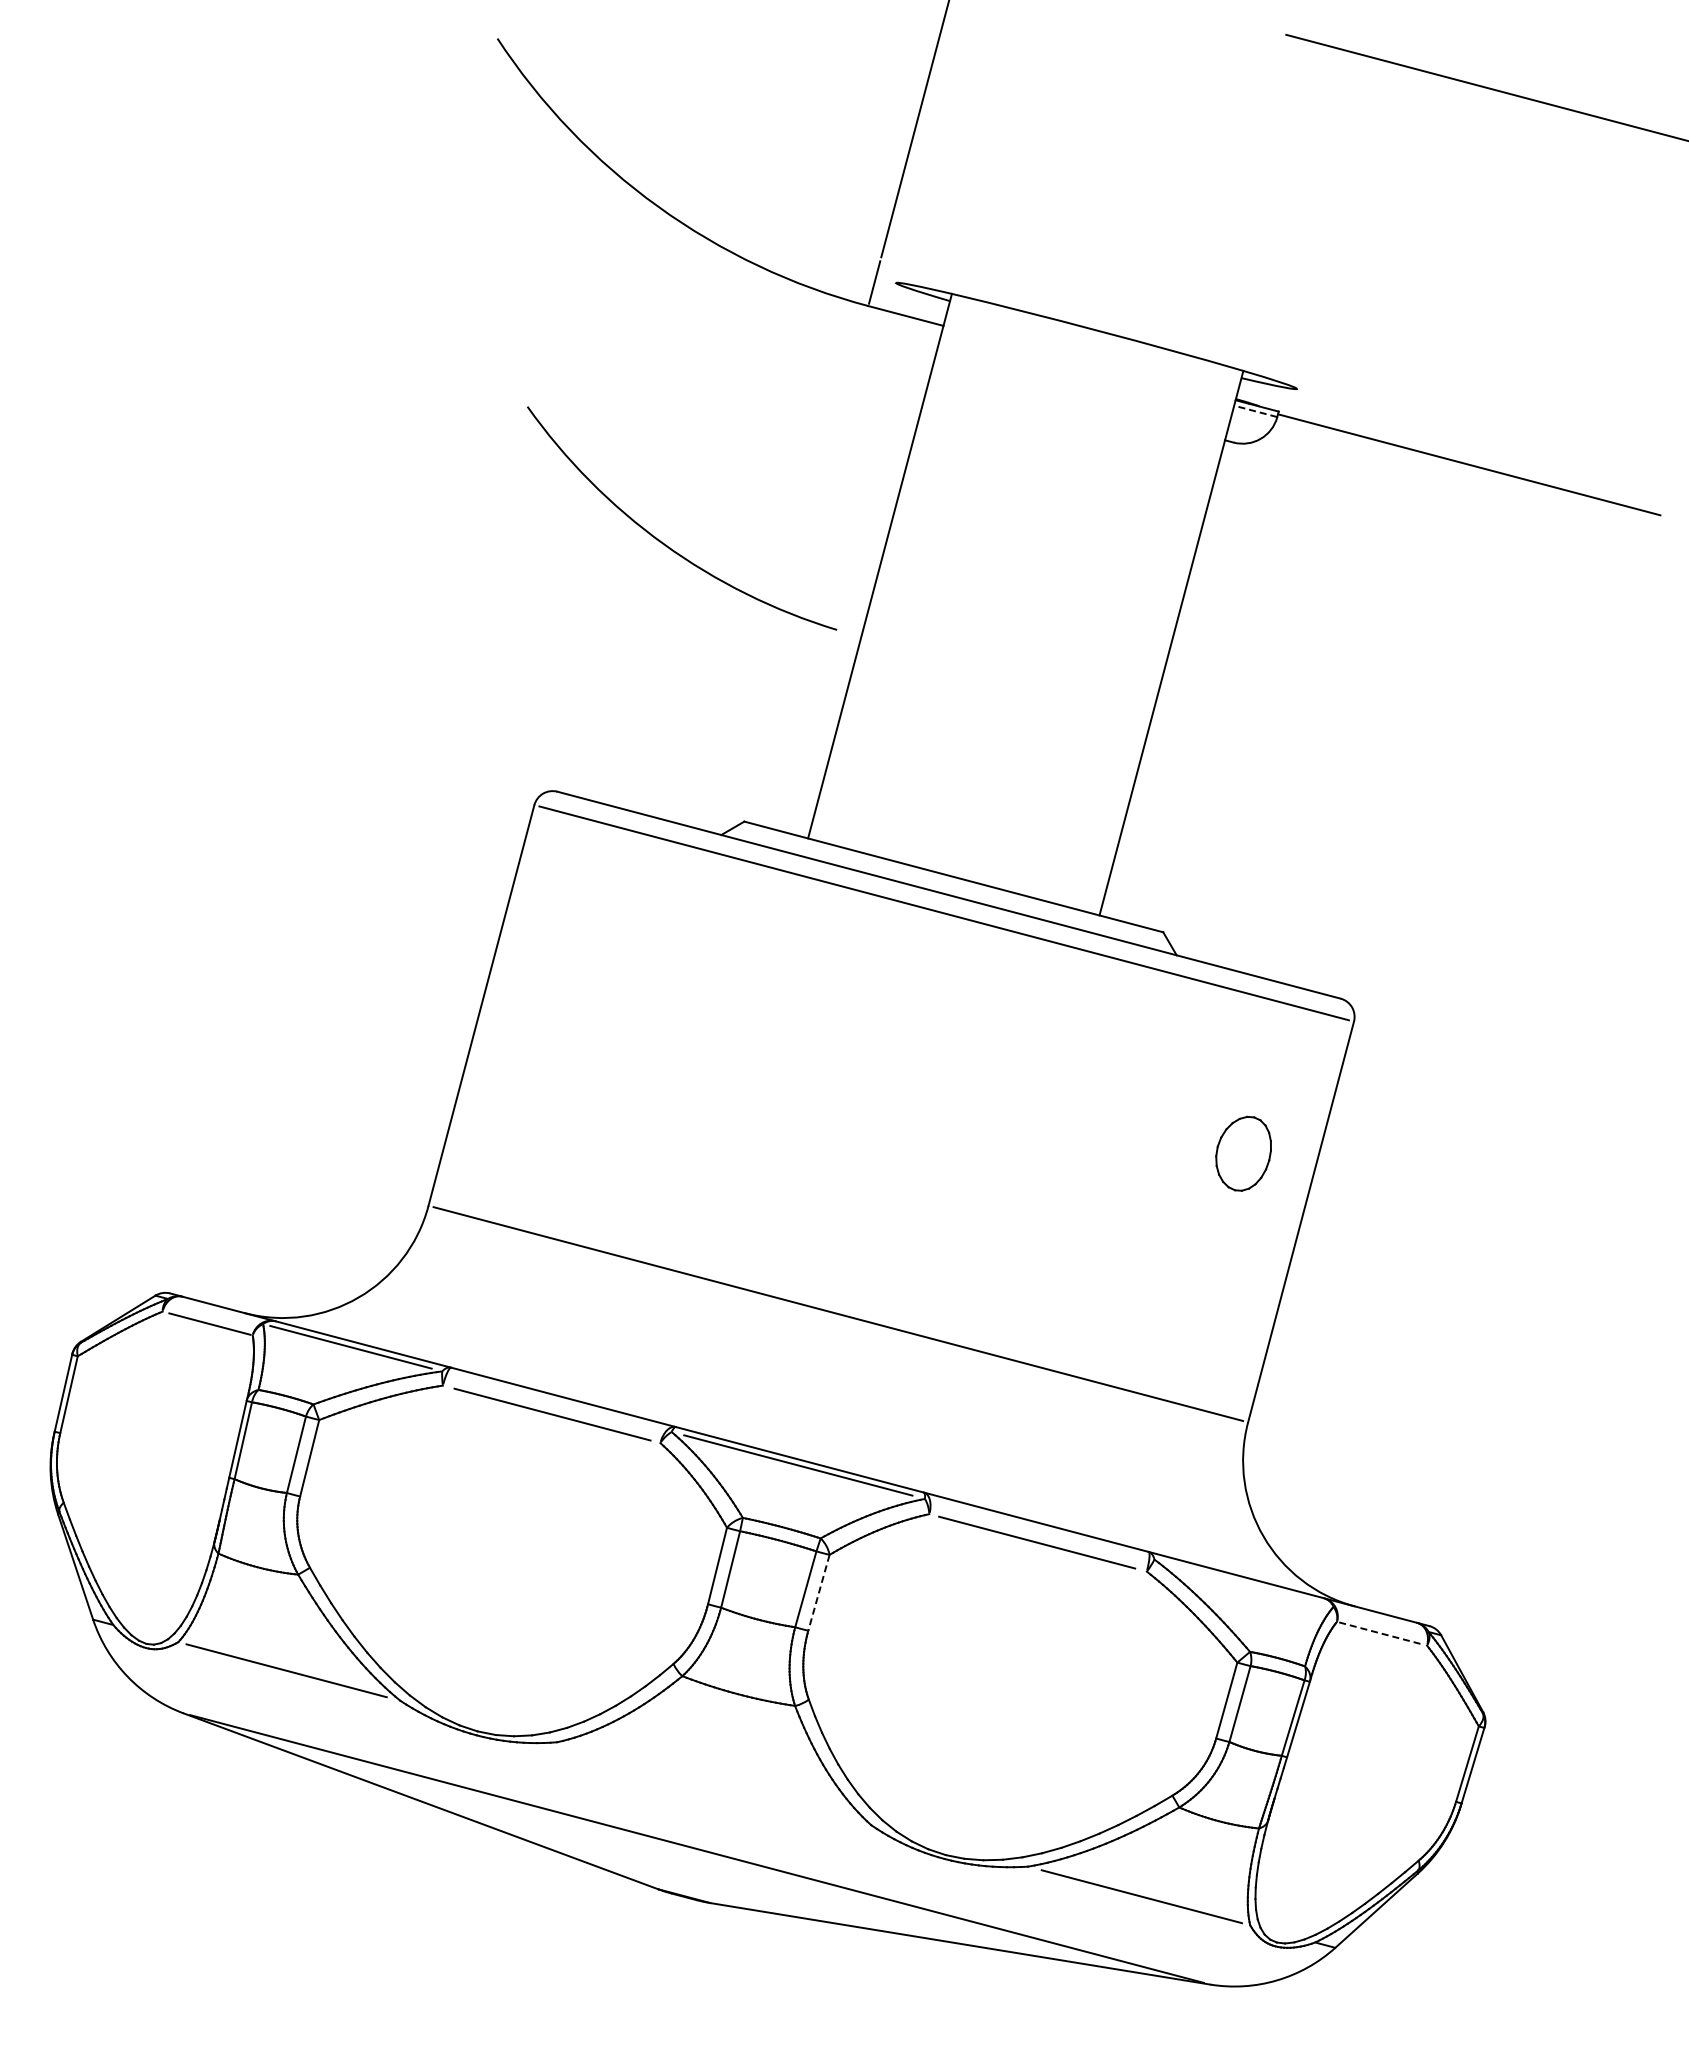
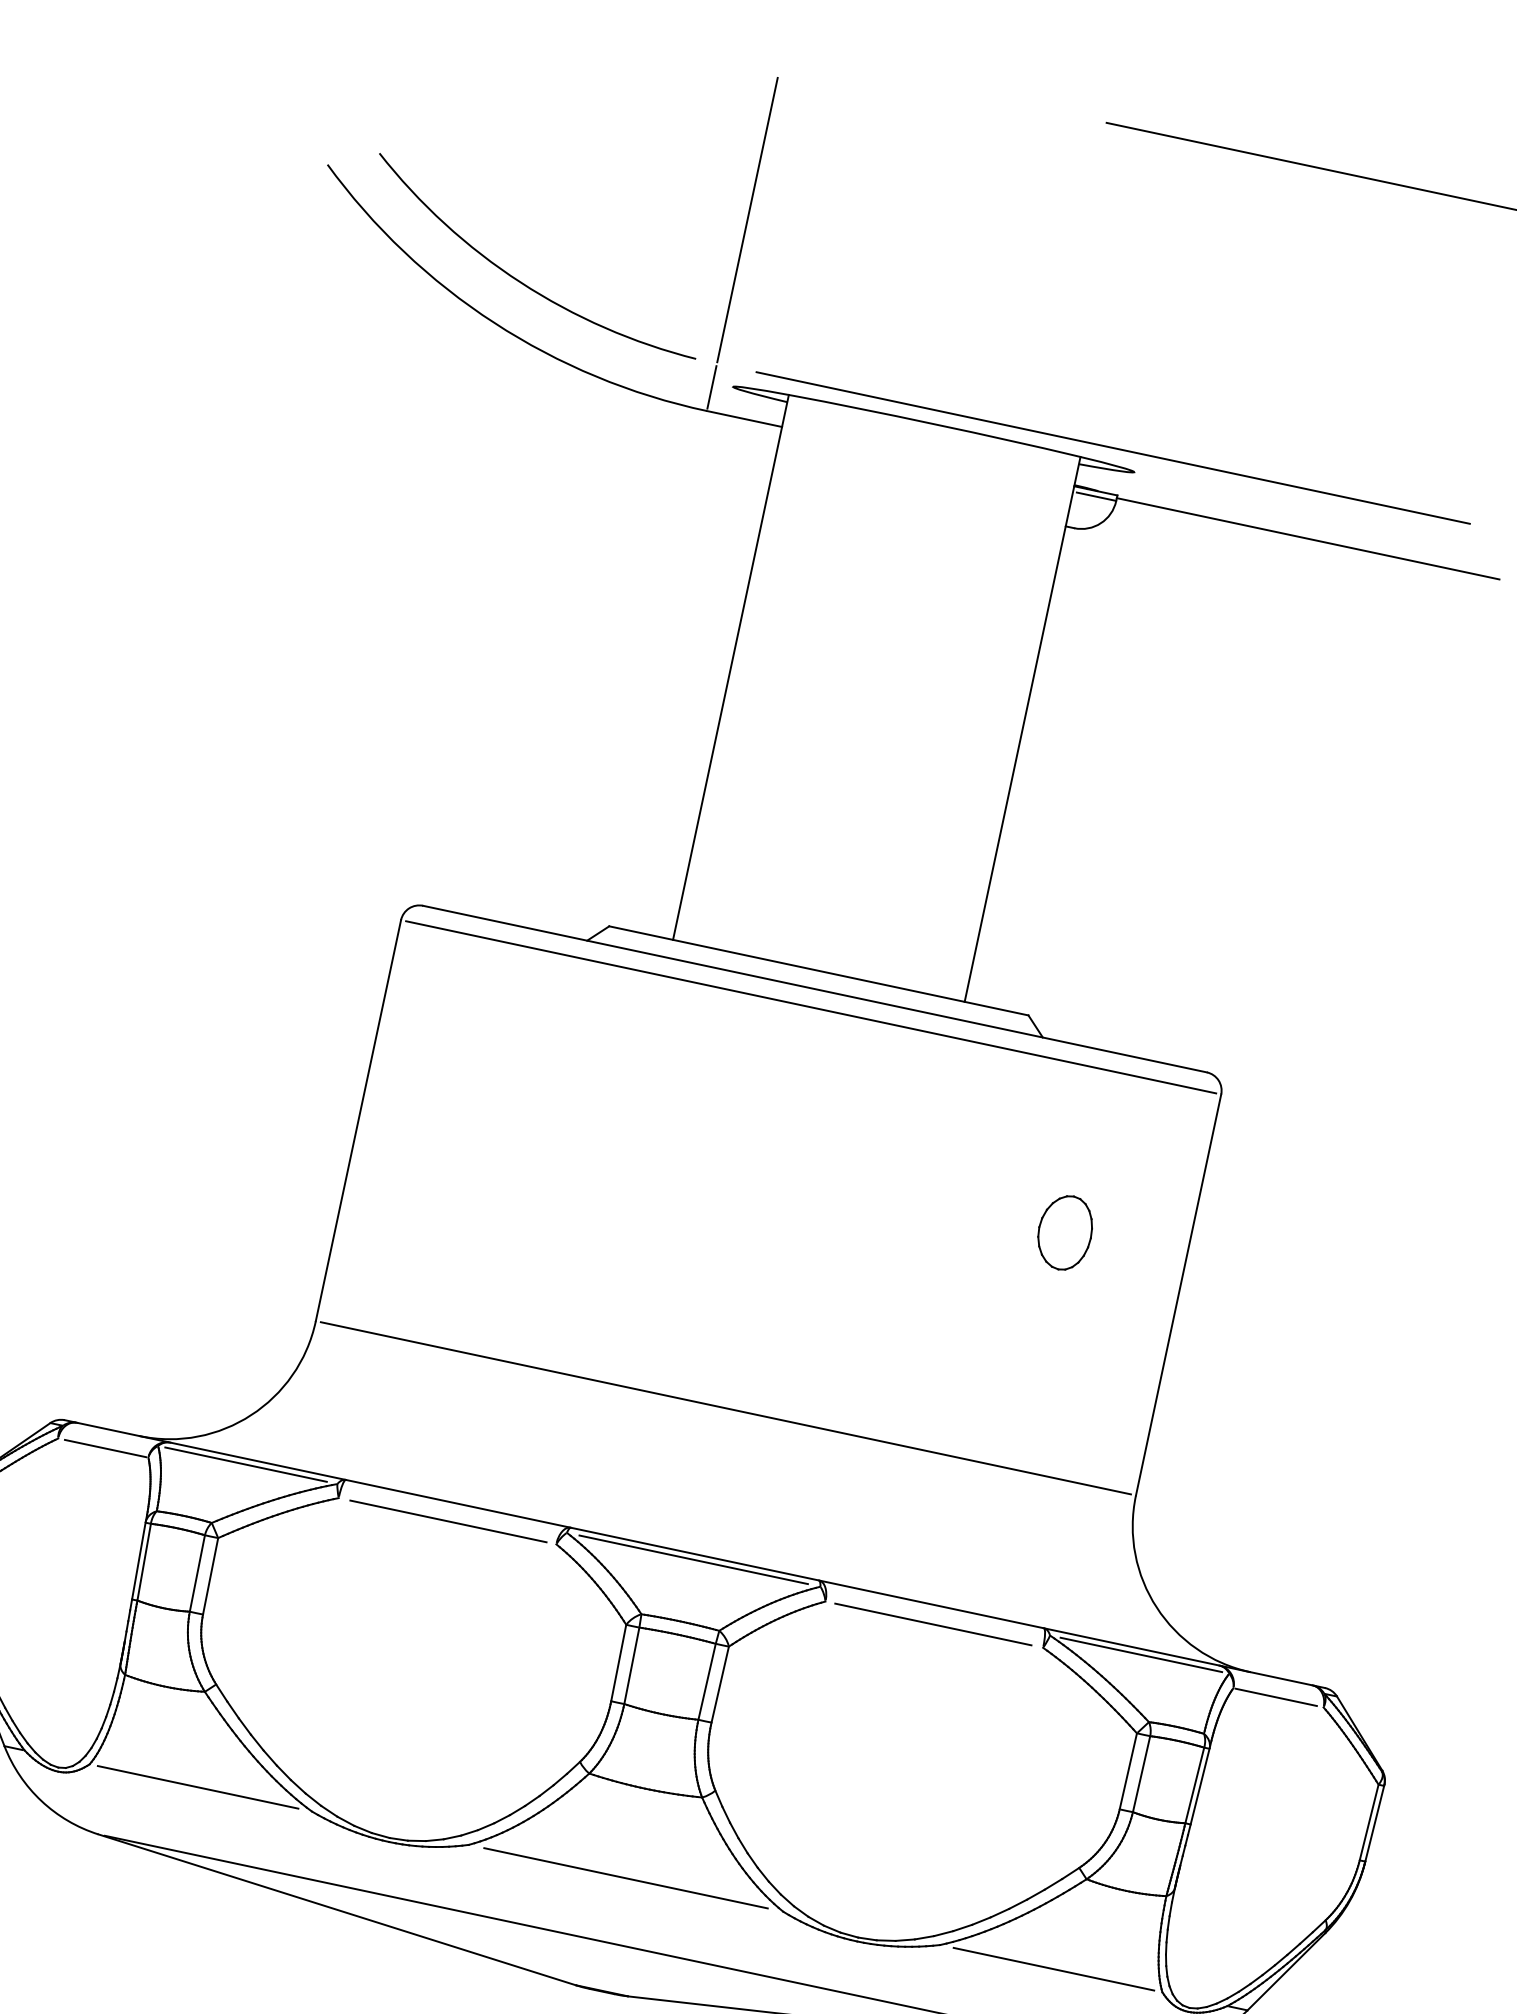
line: (1276, 363) -> (1112, 448), added
line: (1257, 411) -> (1096, 496), dashed -> solid
arc: (662, 541) -> (519, 279), moved
part: (1243, 1153) -> (1065, 1232), moved
line: (1245, 1583) -> (1141, 1654), added
line: (818, 1593) -> (719, 1685), dashed -> solid
line: (1379, 1633) -> (1275, 1697), dashed -> solid
line: (713, 1783) -> (625, 1878), added

